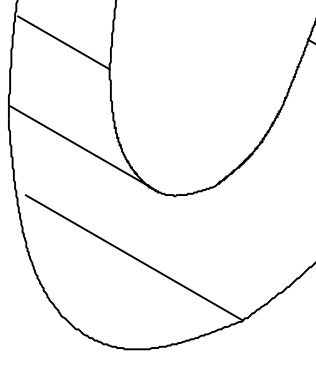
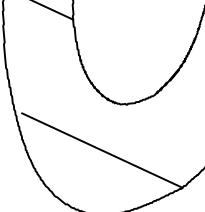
line: (81, 146) -> (58, 75), removed

